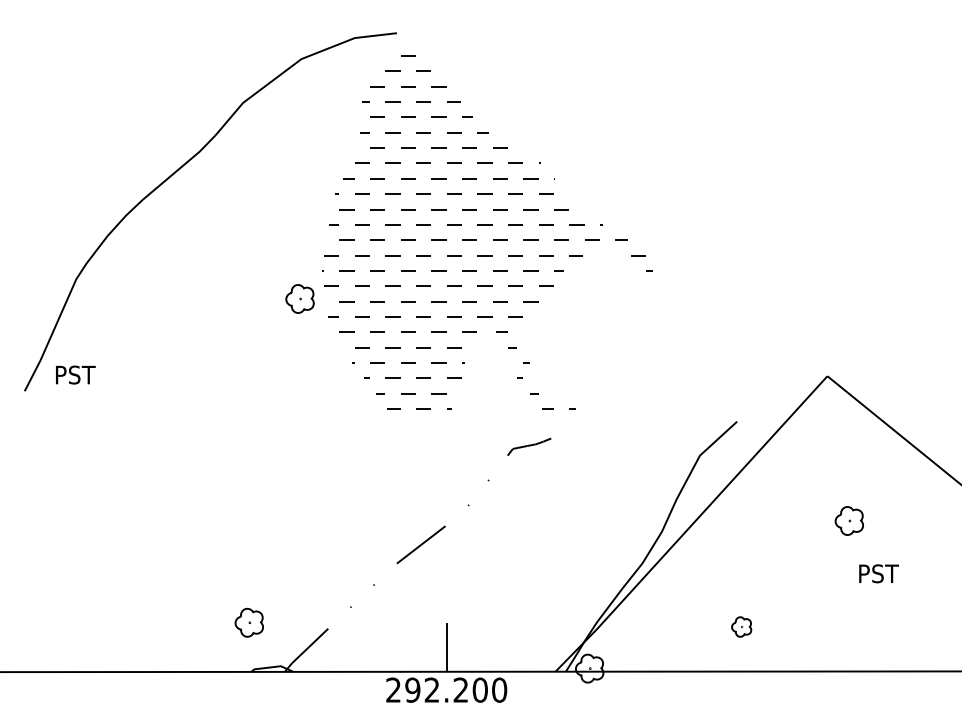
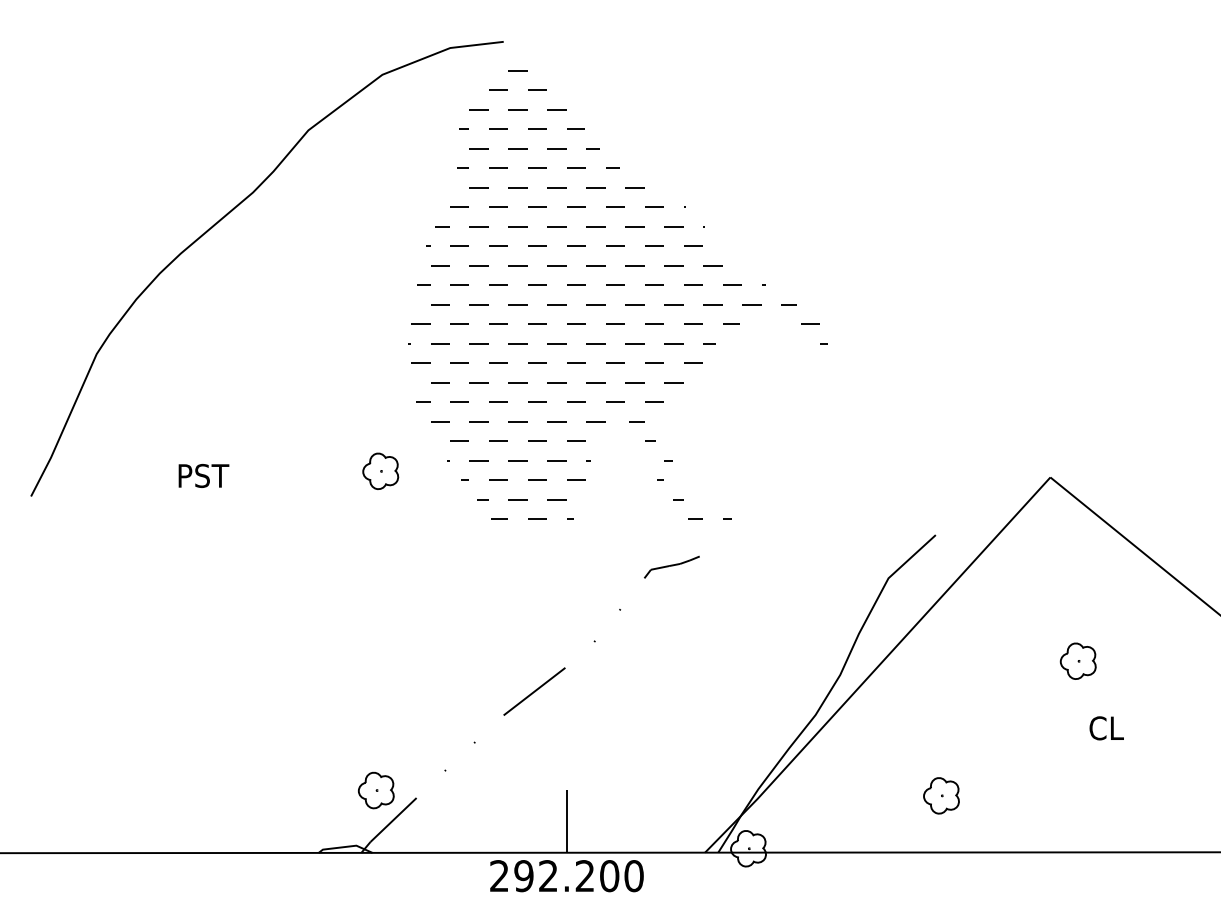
part: (299, 298) -> (380, 470), moved
text: (75, 374) -> (203, 475), moved
text: (878, 573) -> (1115, 728), PST -> CL
part: (249, 622) -> (376, 790), moved
part: (741, 626) -> (941, 795), size x1.43

